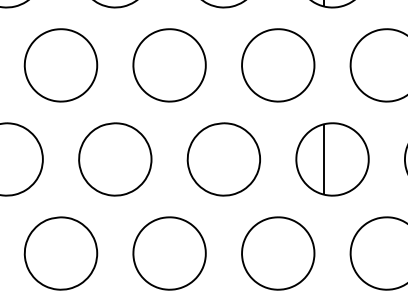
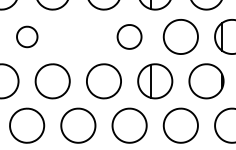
part: (61, 64) -> (27, 36), size x0.6
part: (169, 64) -> (78, 36), removed
part: (277, 64) -> (129, 36), size x0.7

